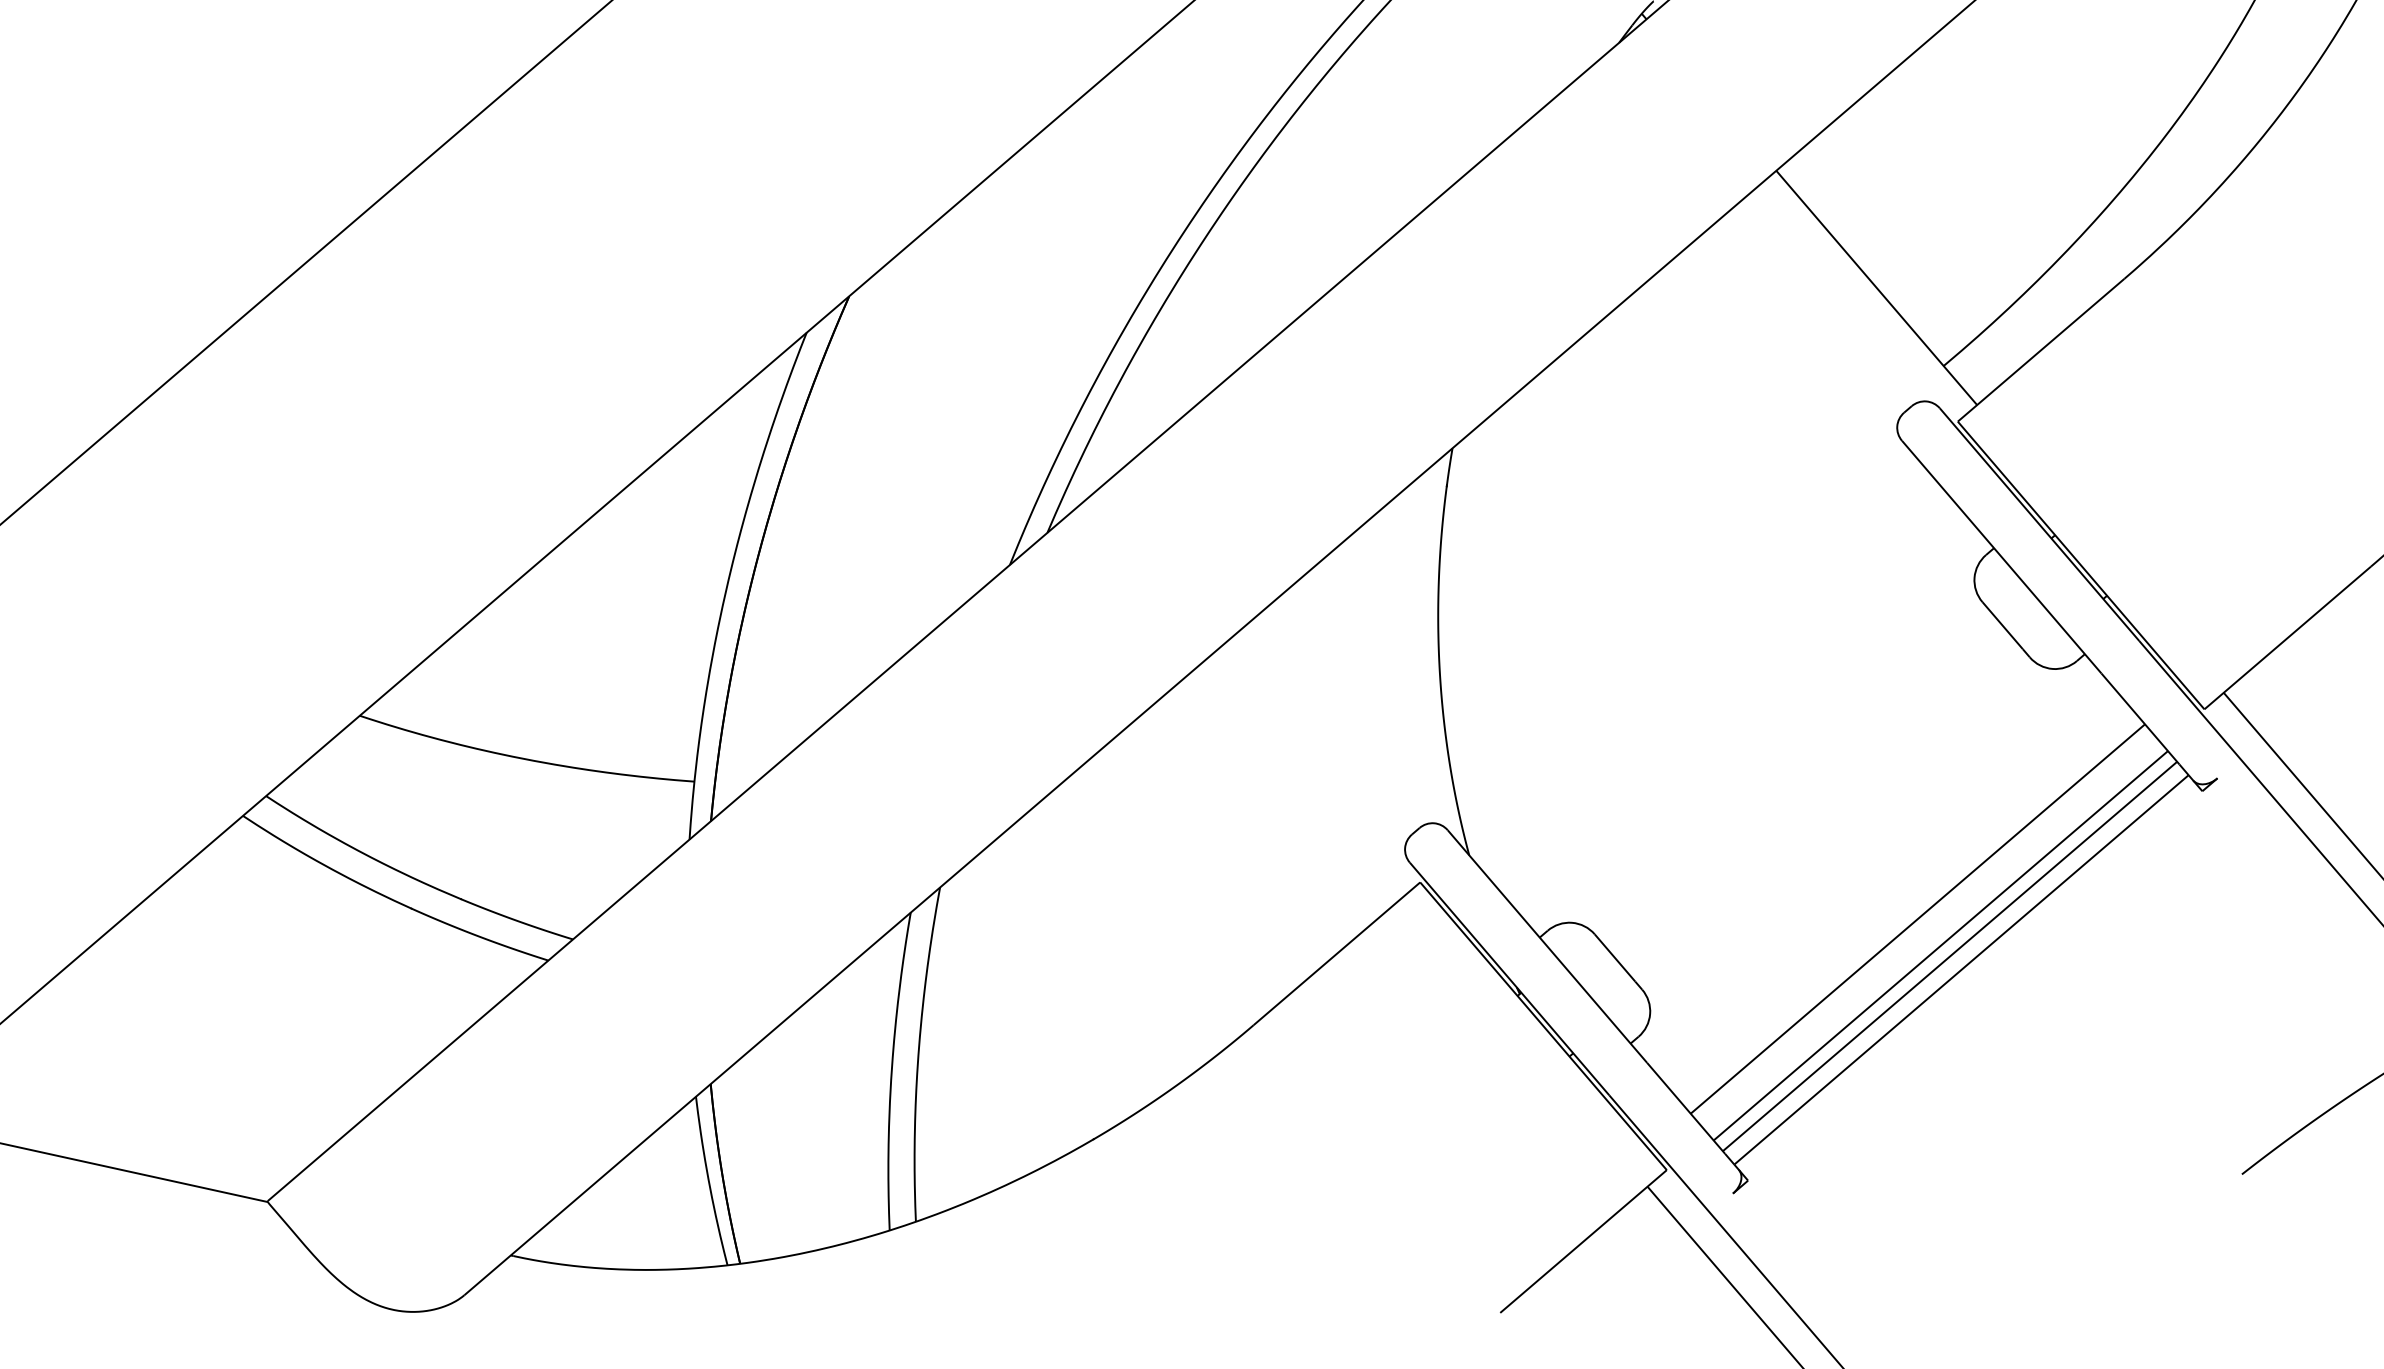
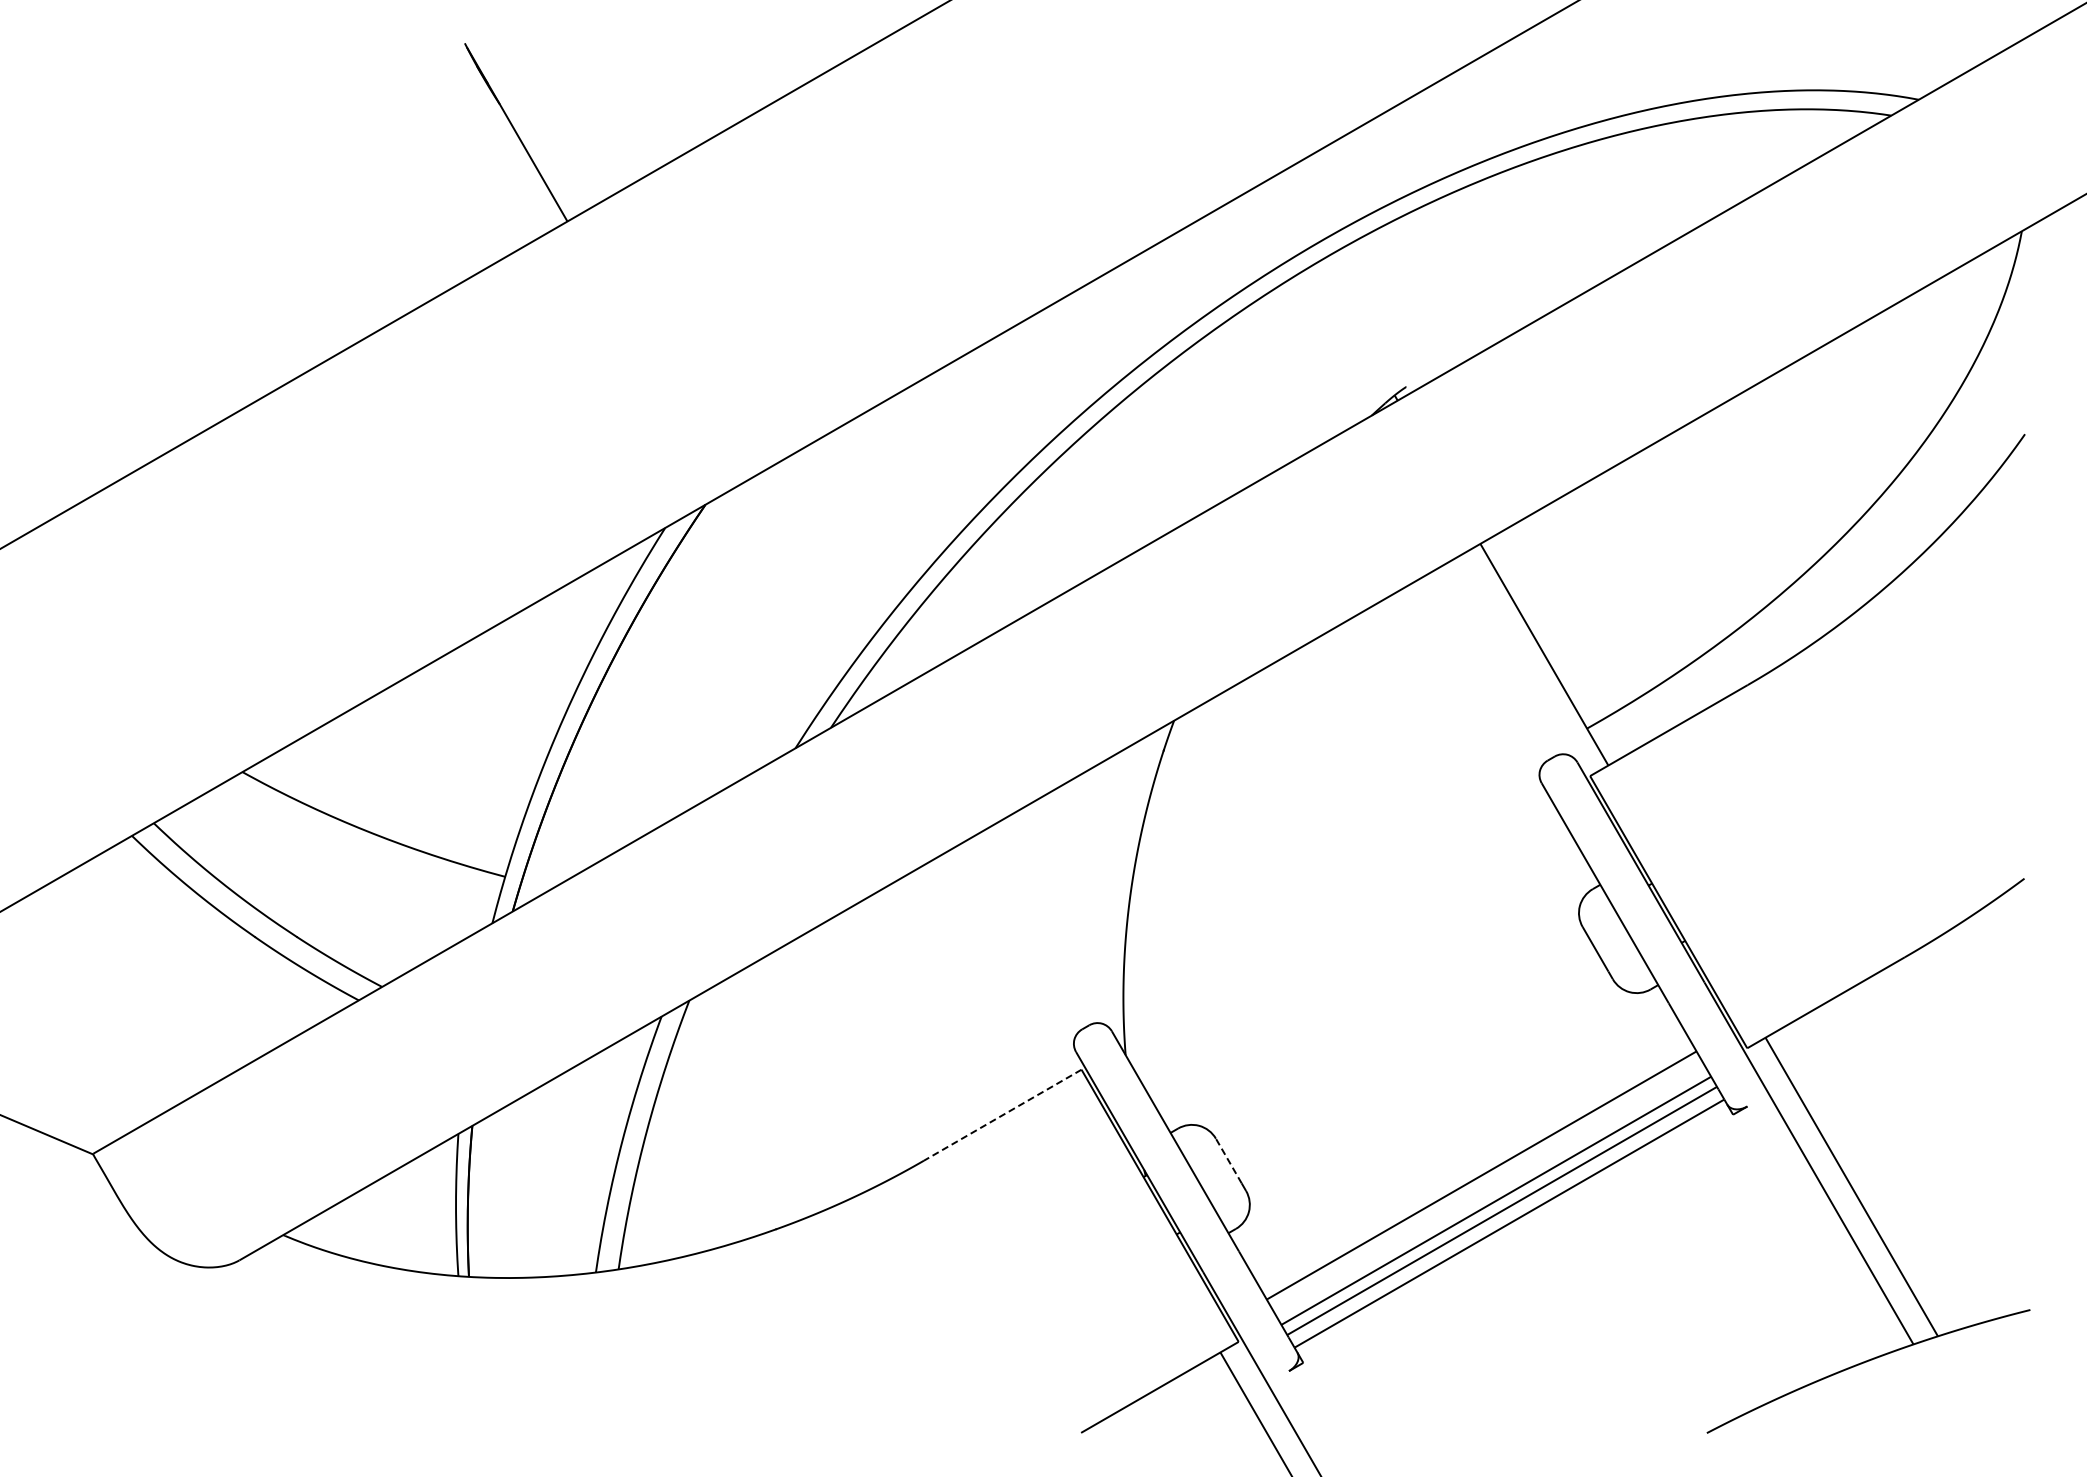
line: (1336, 954) -> (1002, 1115), solid -> dashed
line: (1614, 958) -> (1228, 1161), solid -> dashed

